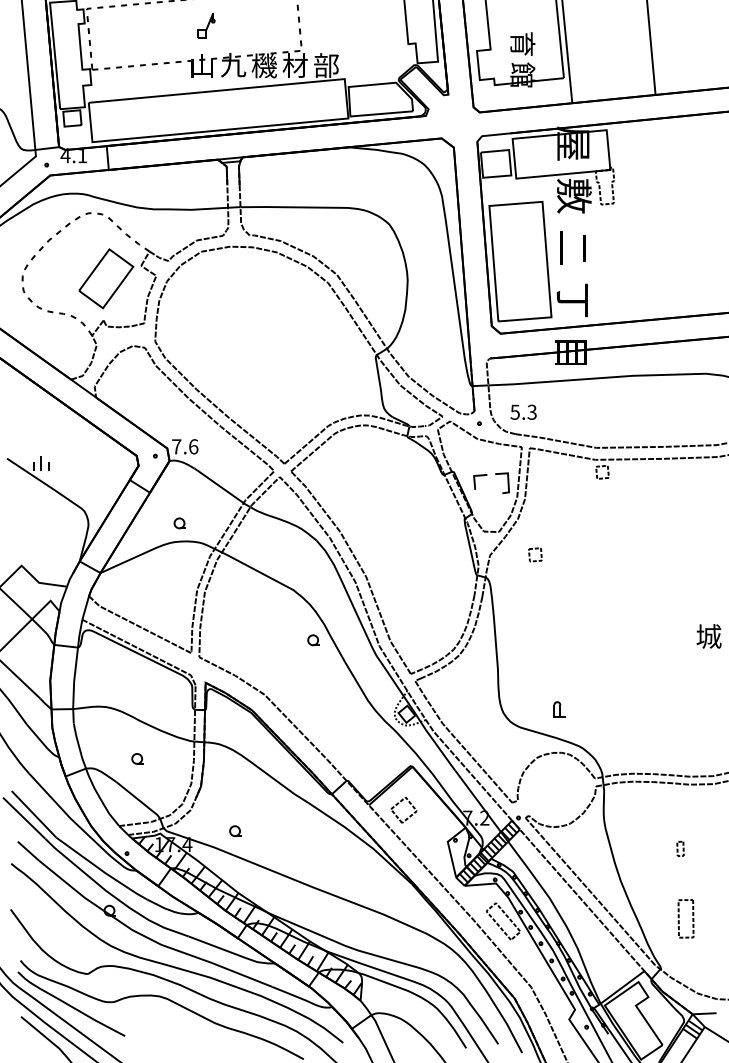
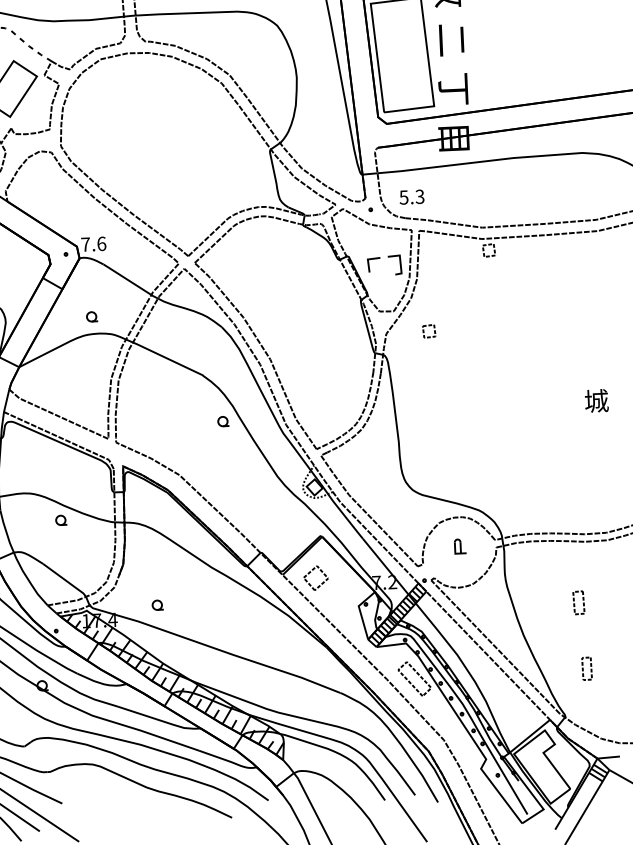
part: (559, 709) -> (459, 546), moved
part: (137, 758) -> (61, 519), moved
part: (680, 848) -> (578, 602), size x1.67
part: (685, 918) -> (586, 668), size x0.62

